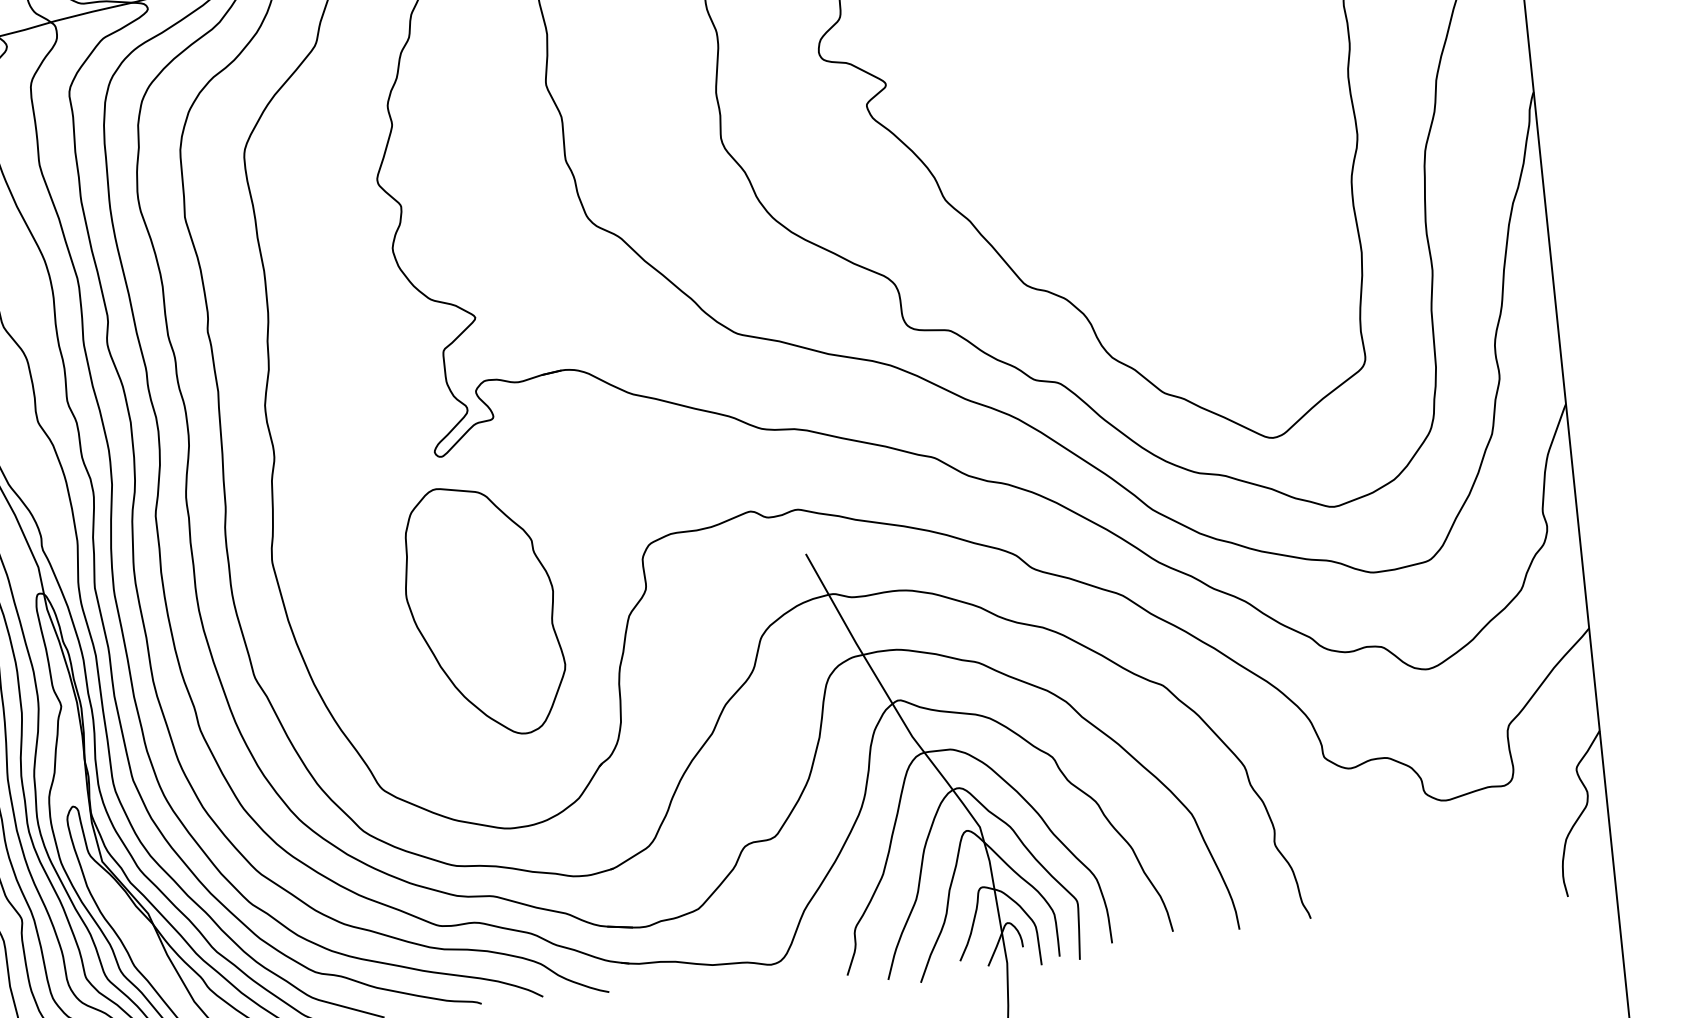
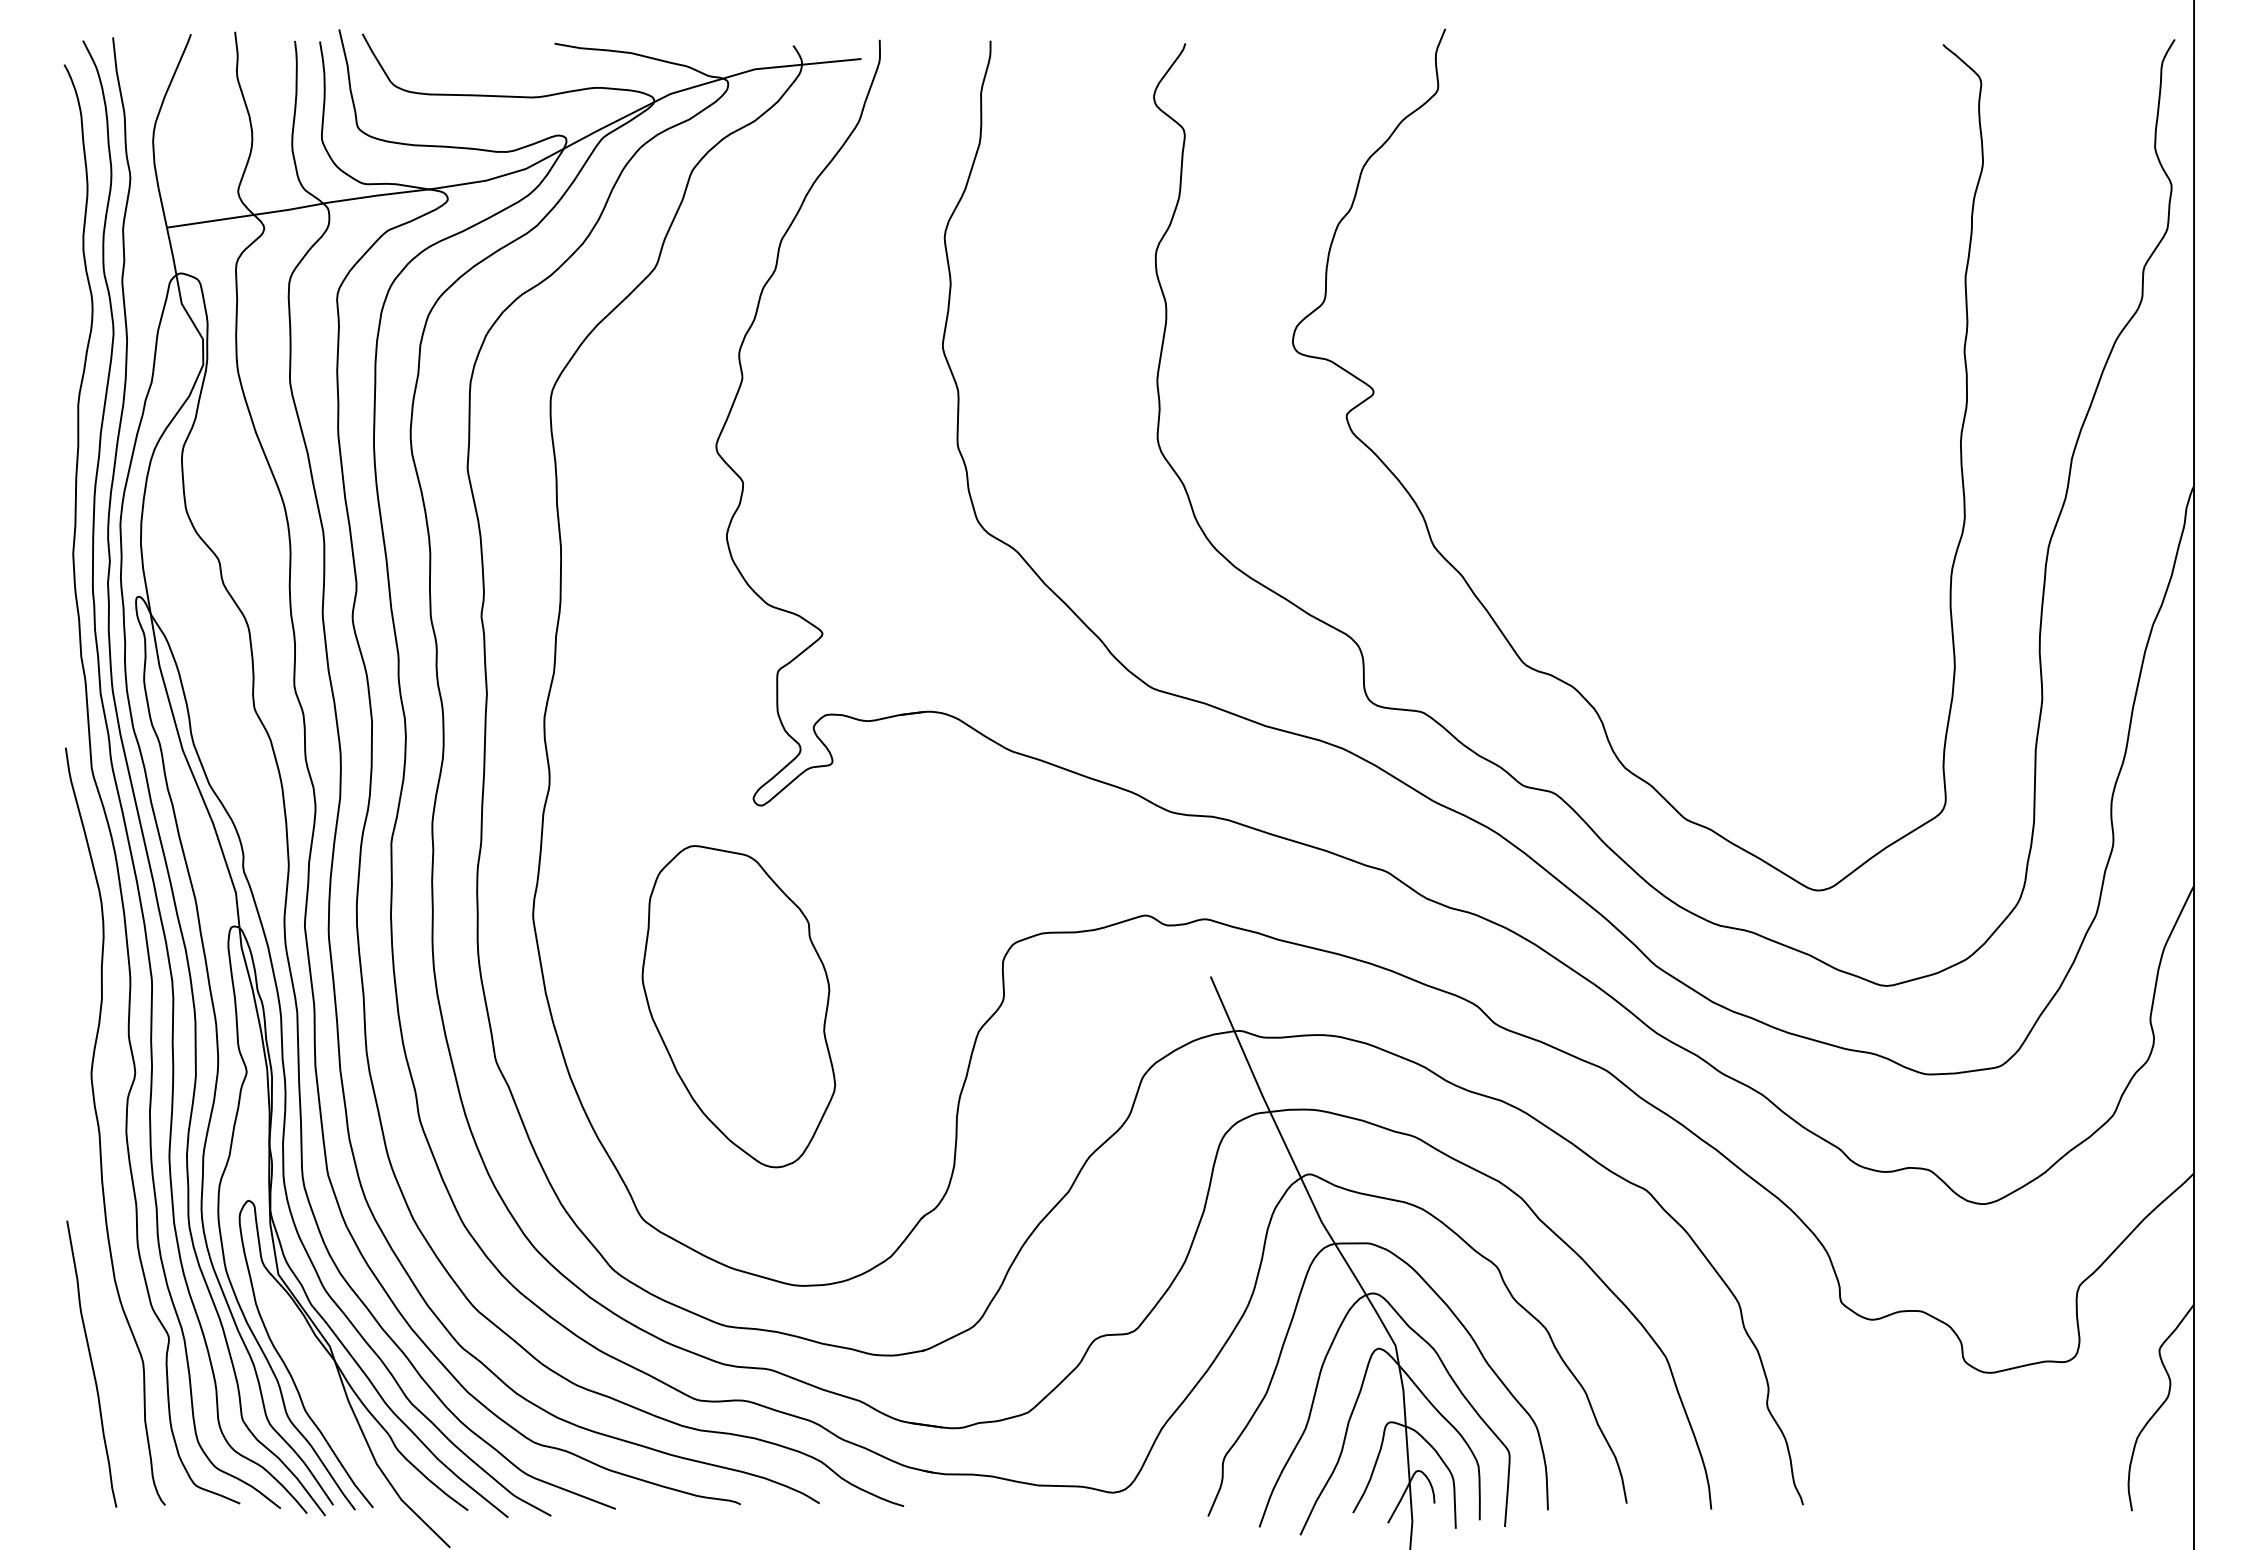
part: (483, 610) -> (738, 1006), moved

